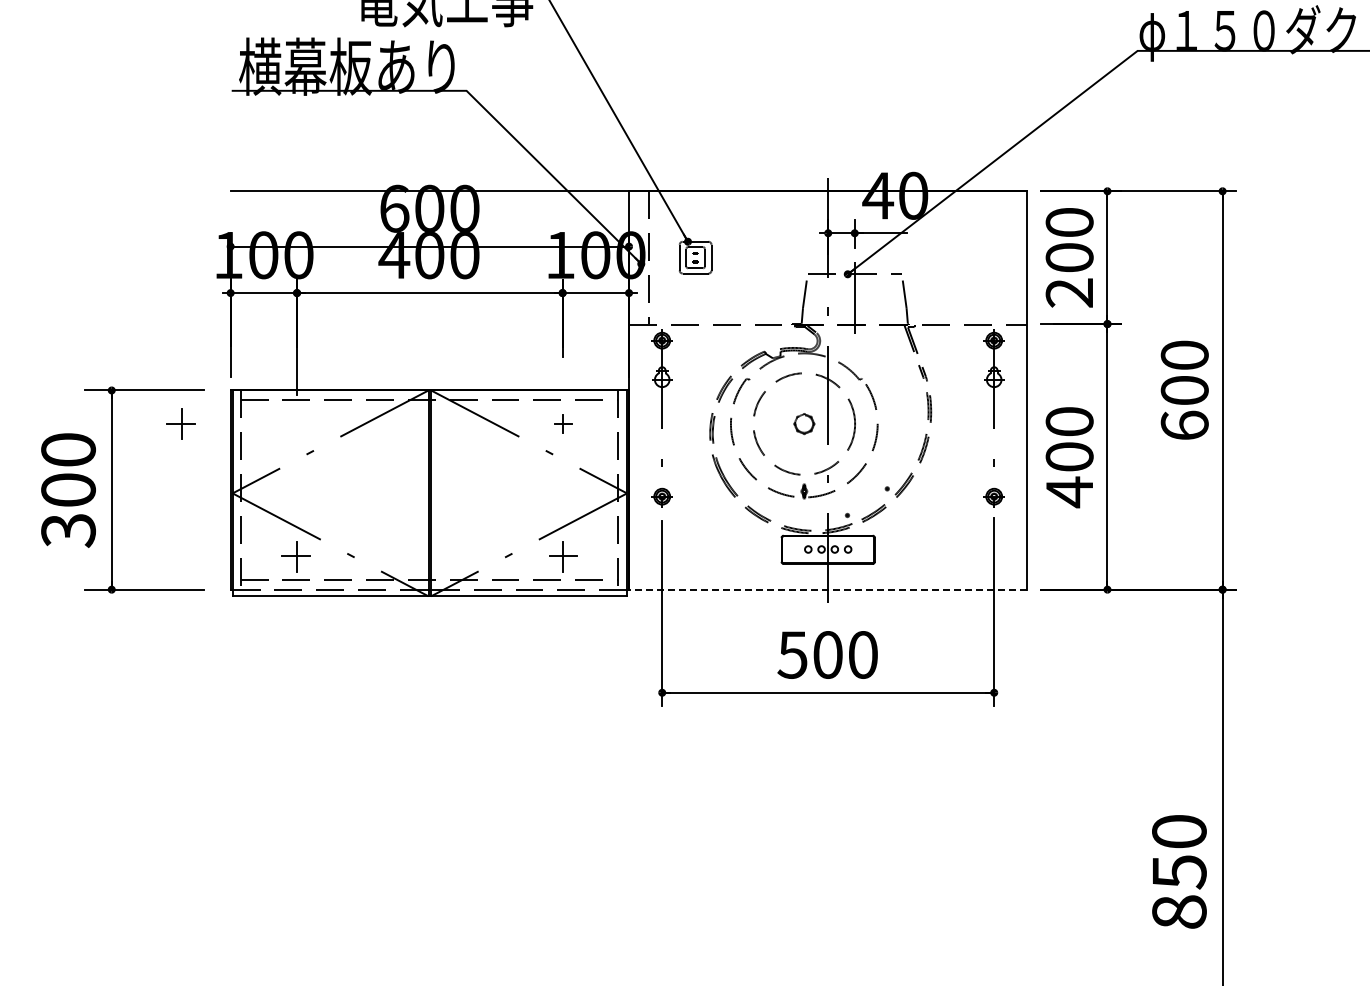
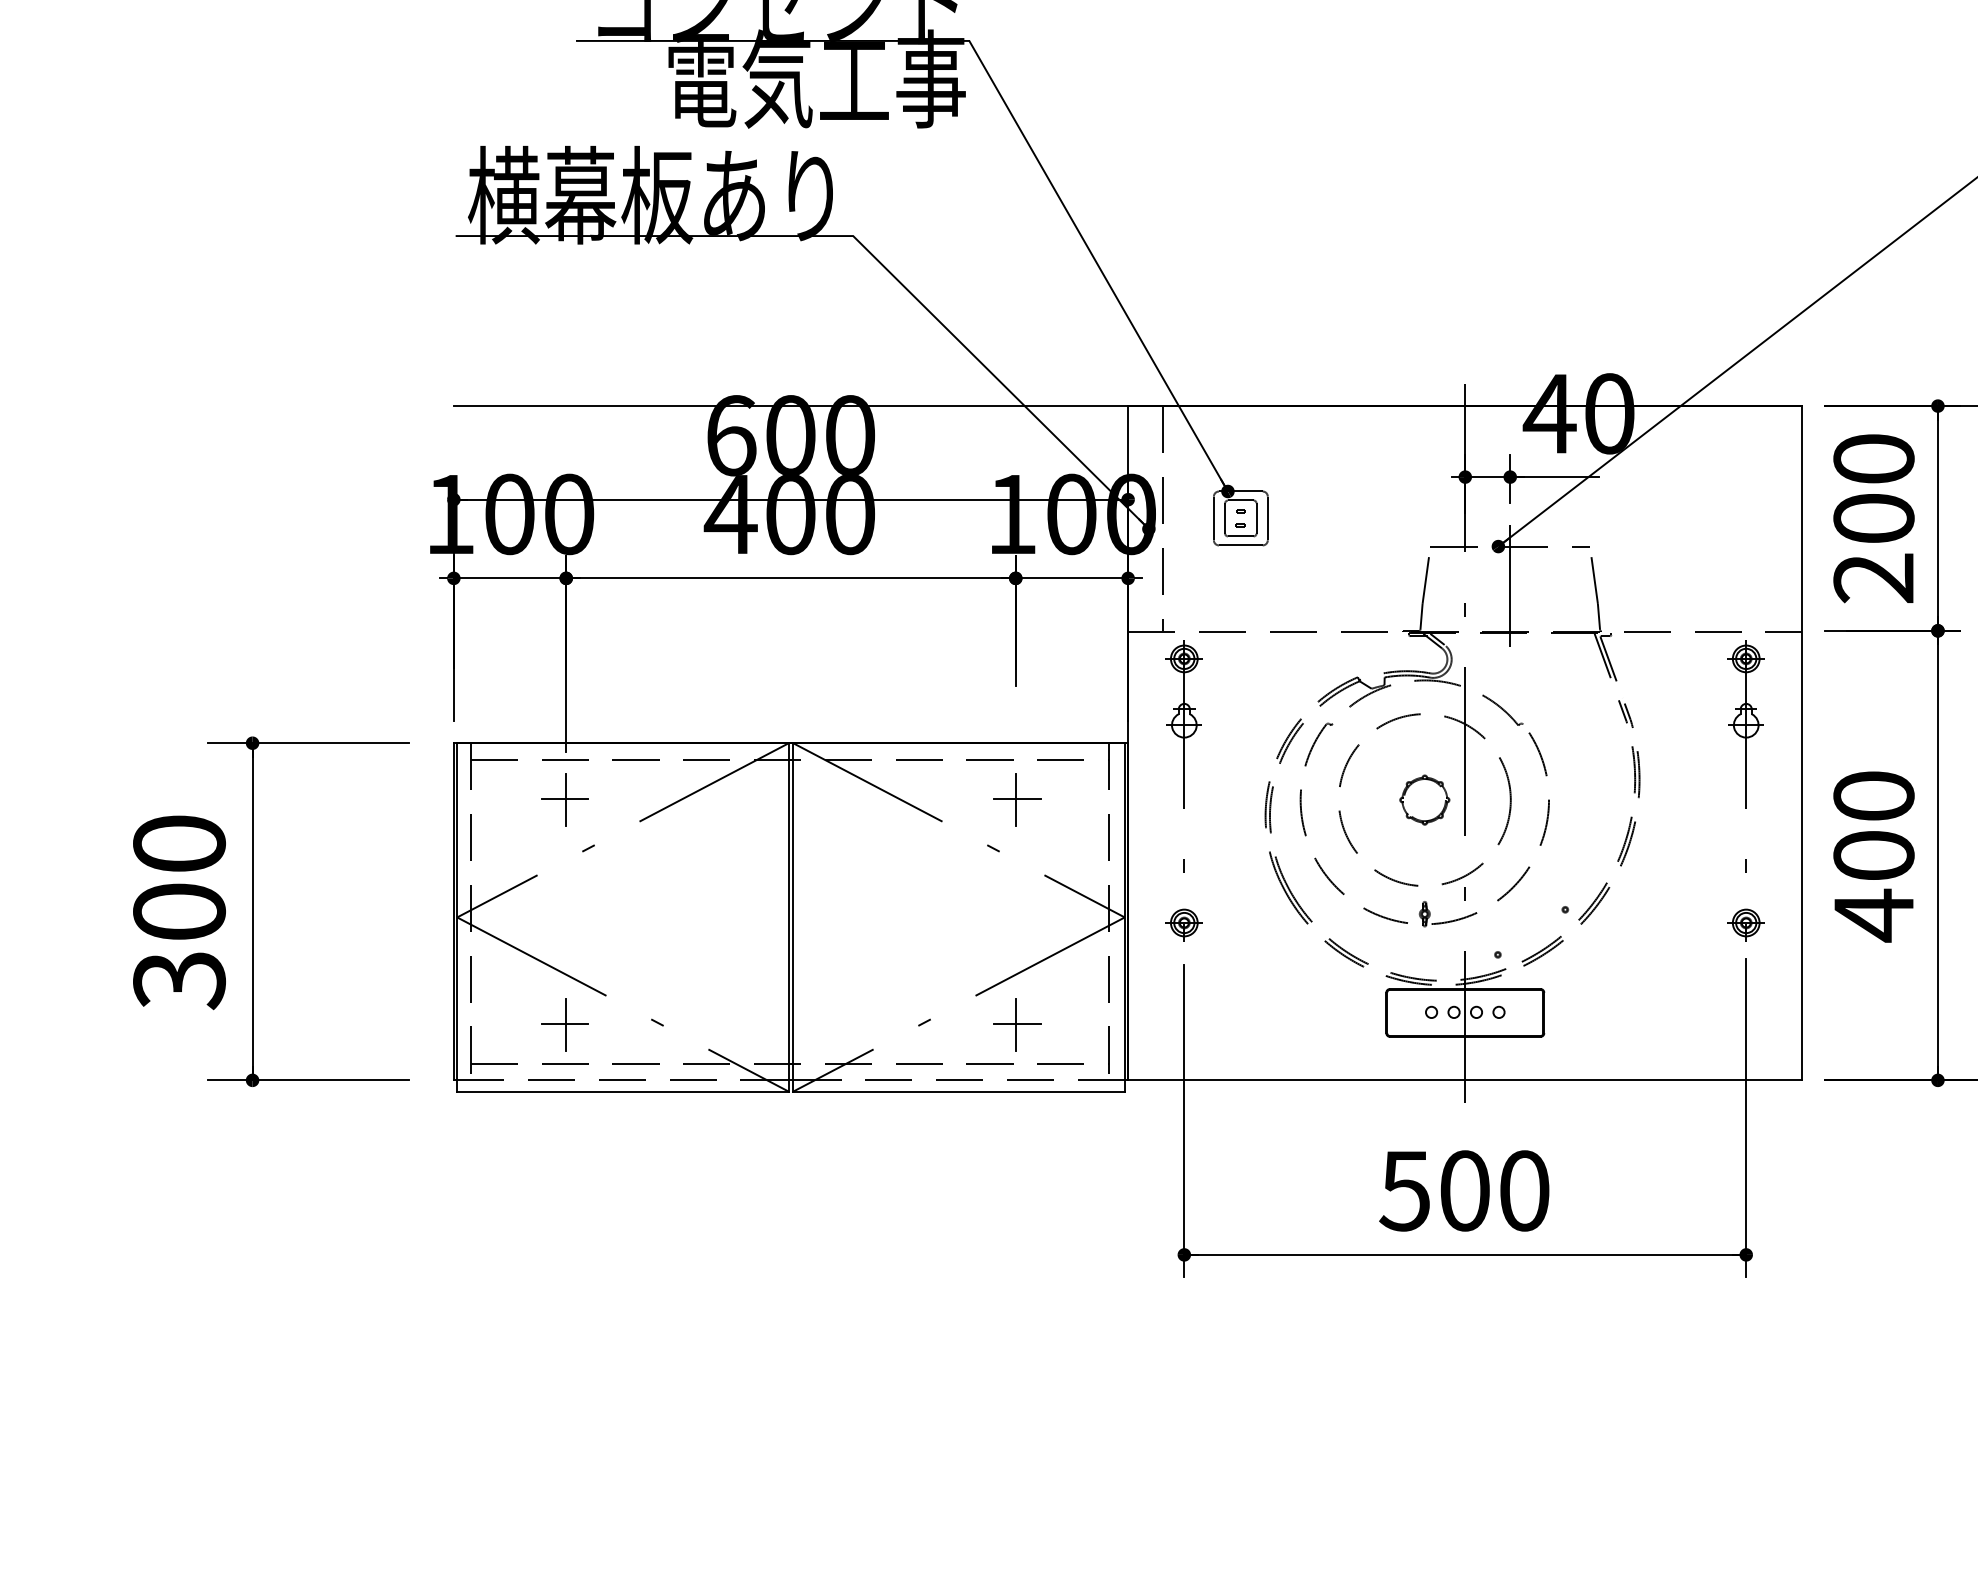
part: (180, 423) -> (563, 799), moved
part: (563, 423) -> (1017, 799), size x1.67
part: (804, 423) -> (1425, 799), size x1.43
line: (827, 589) -> (1464, 1080), dashed -> solid

